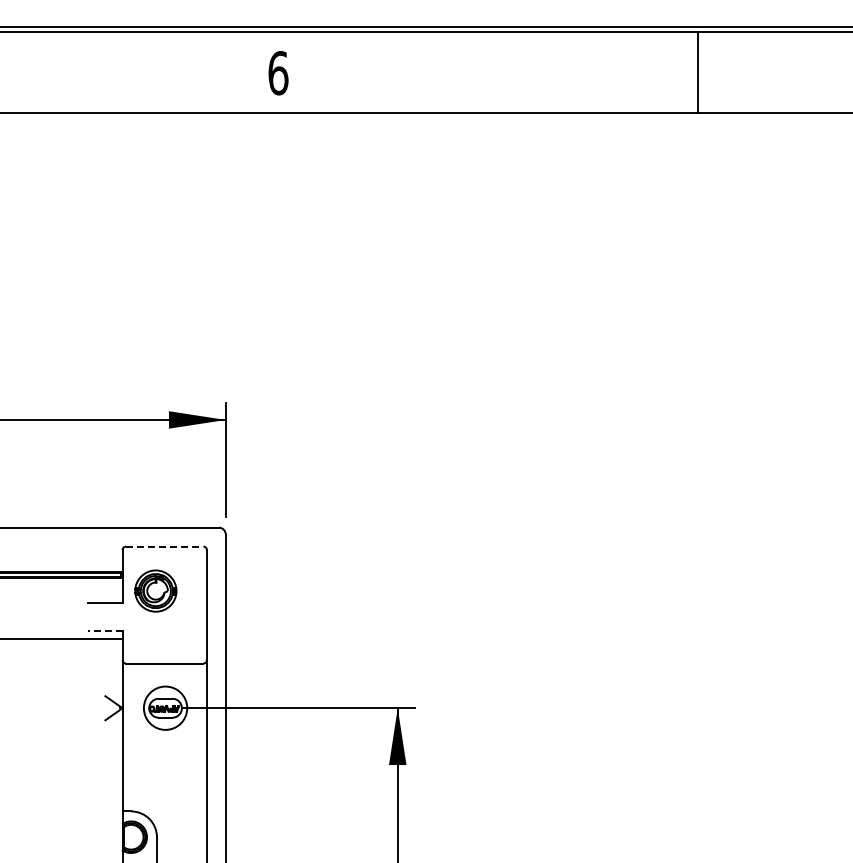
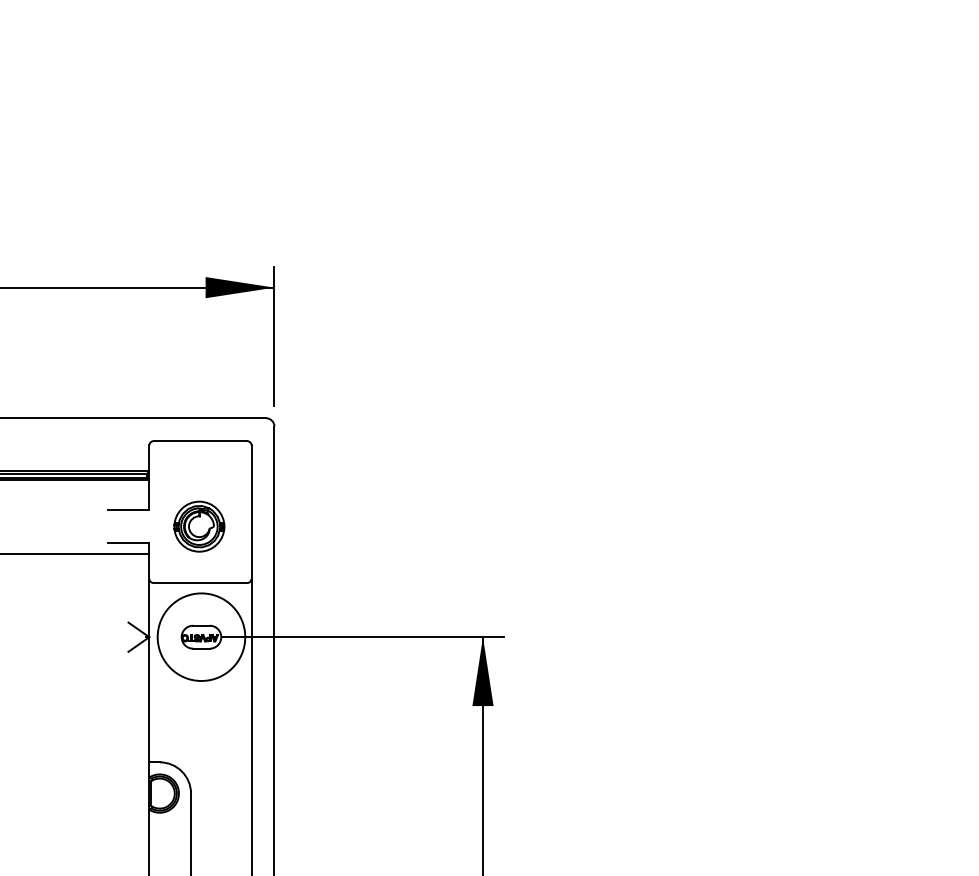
line: (164, 546) -> (200, 441), dashed -> solid
part: (155, 590) -> (198, 525), moved
line: (104, 630) -> (127, 542), dashed -> solid
circle: (165, 708) -> (201, 637), size x1.67

